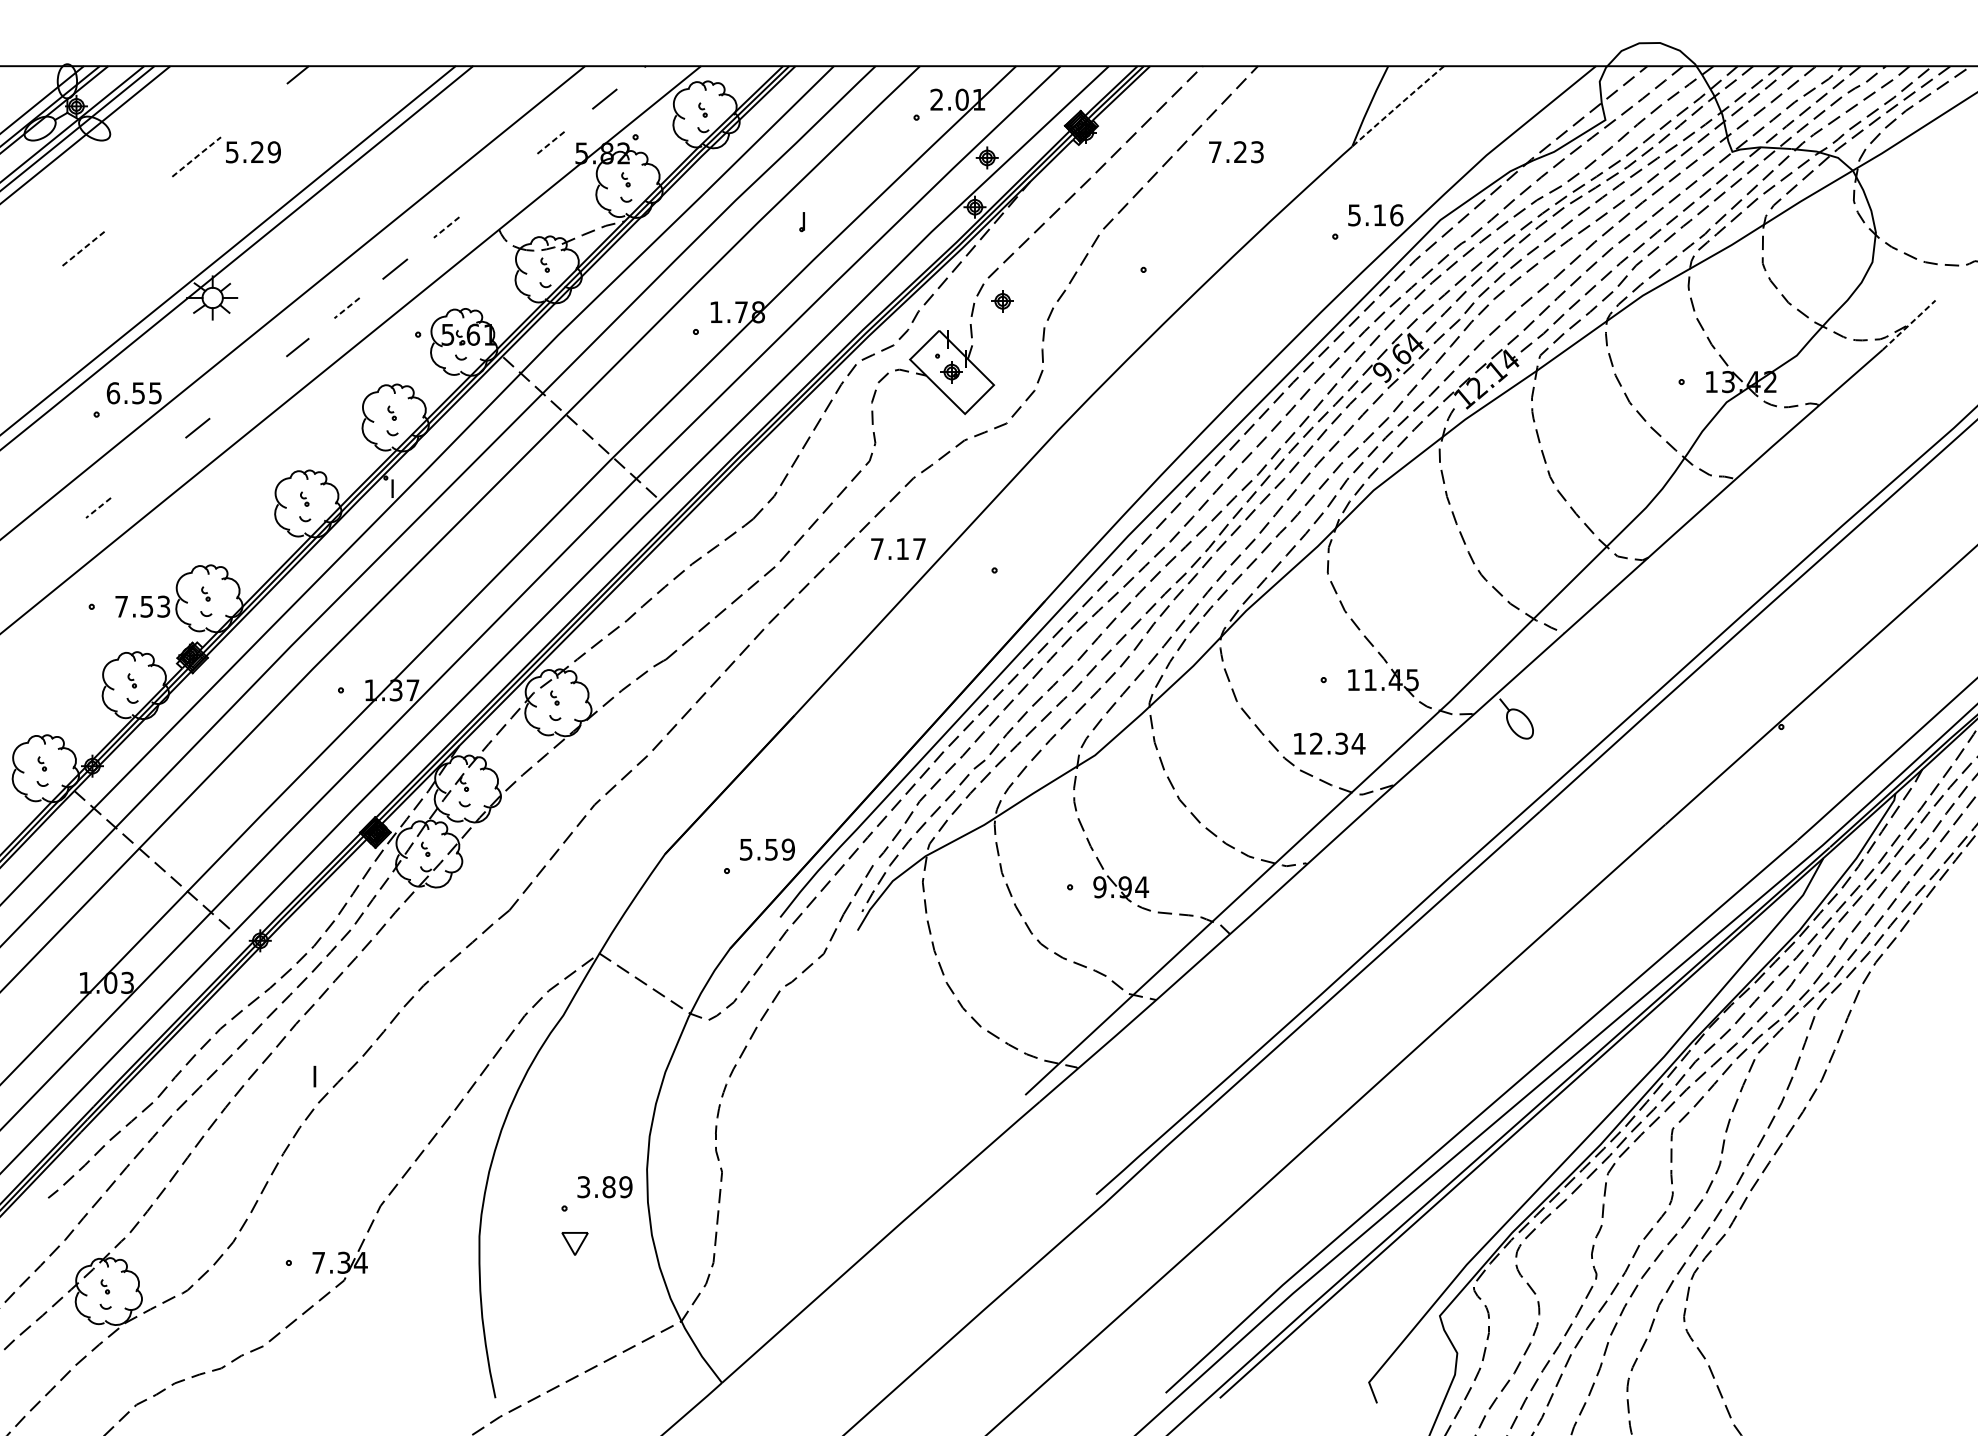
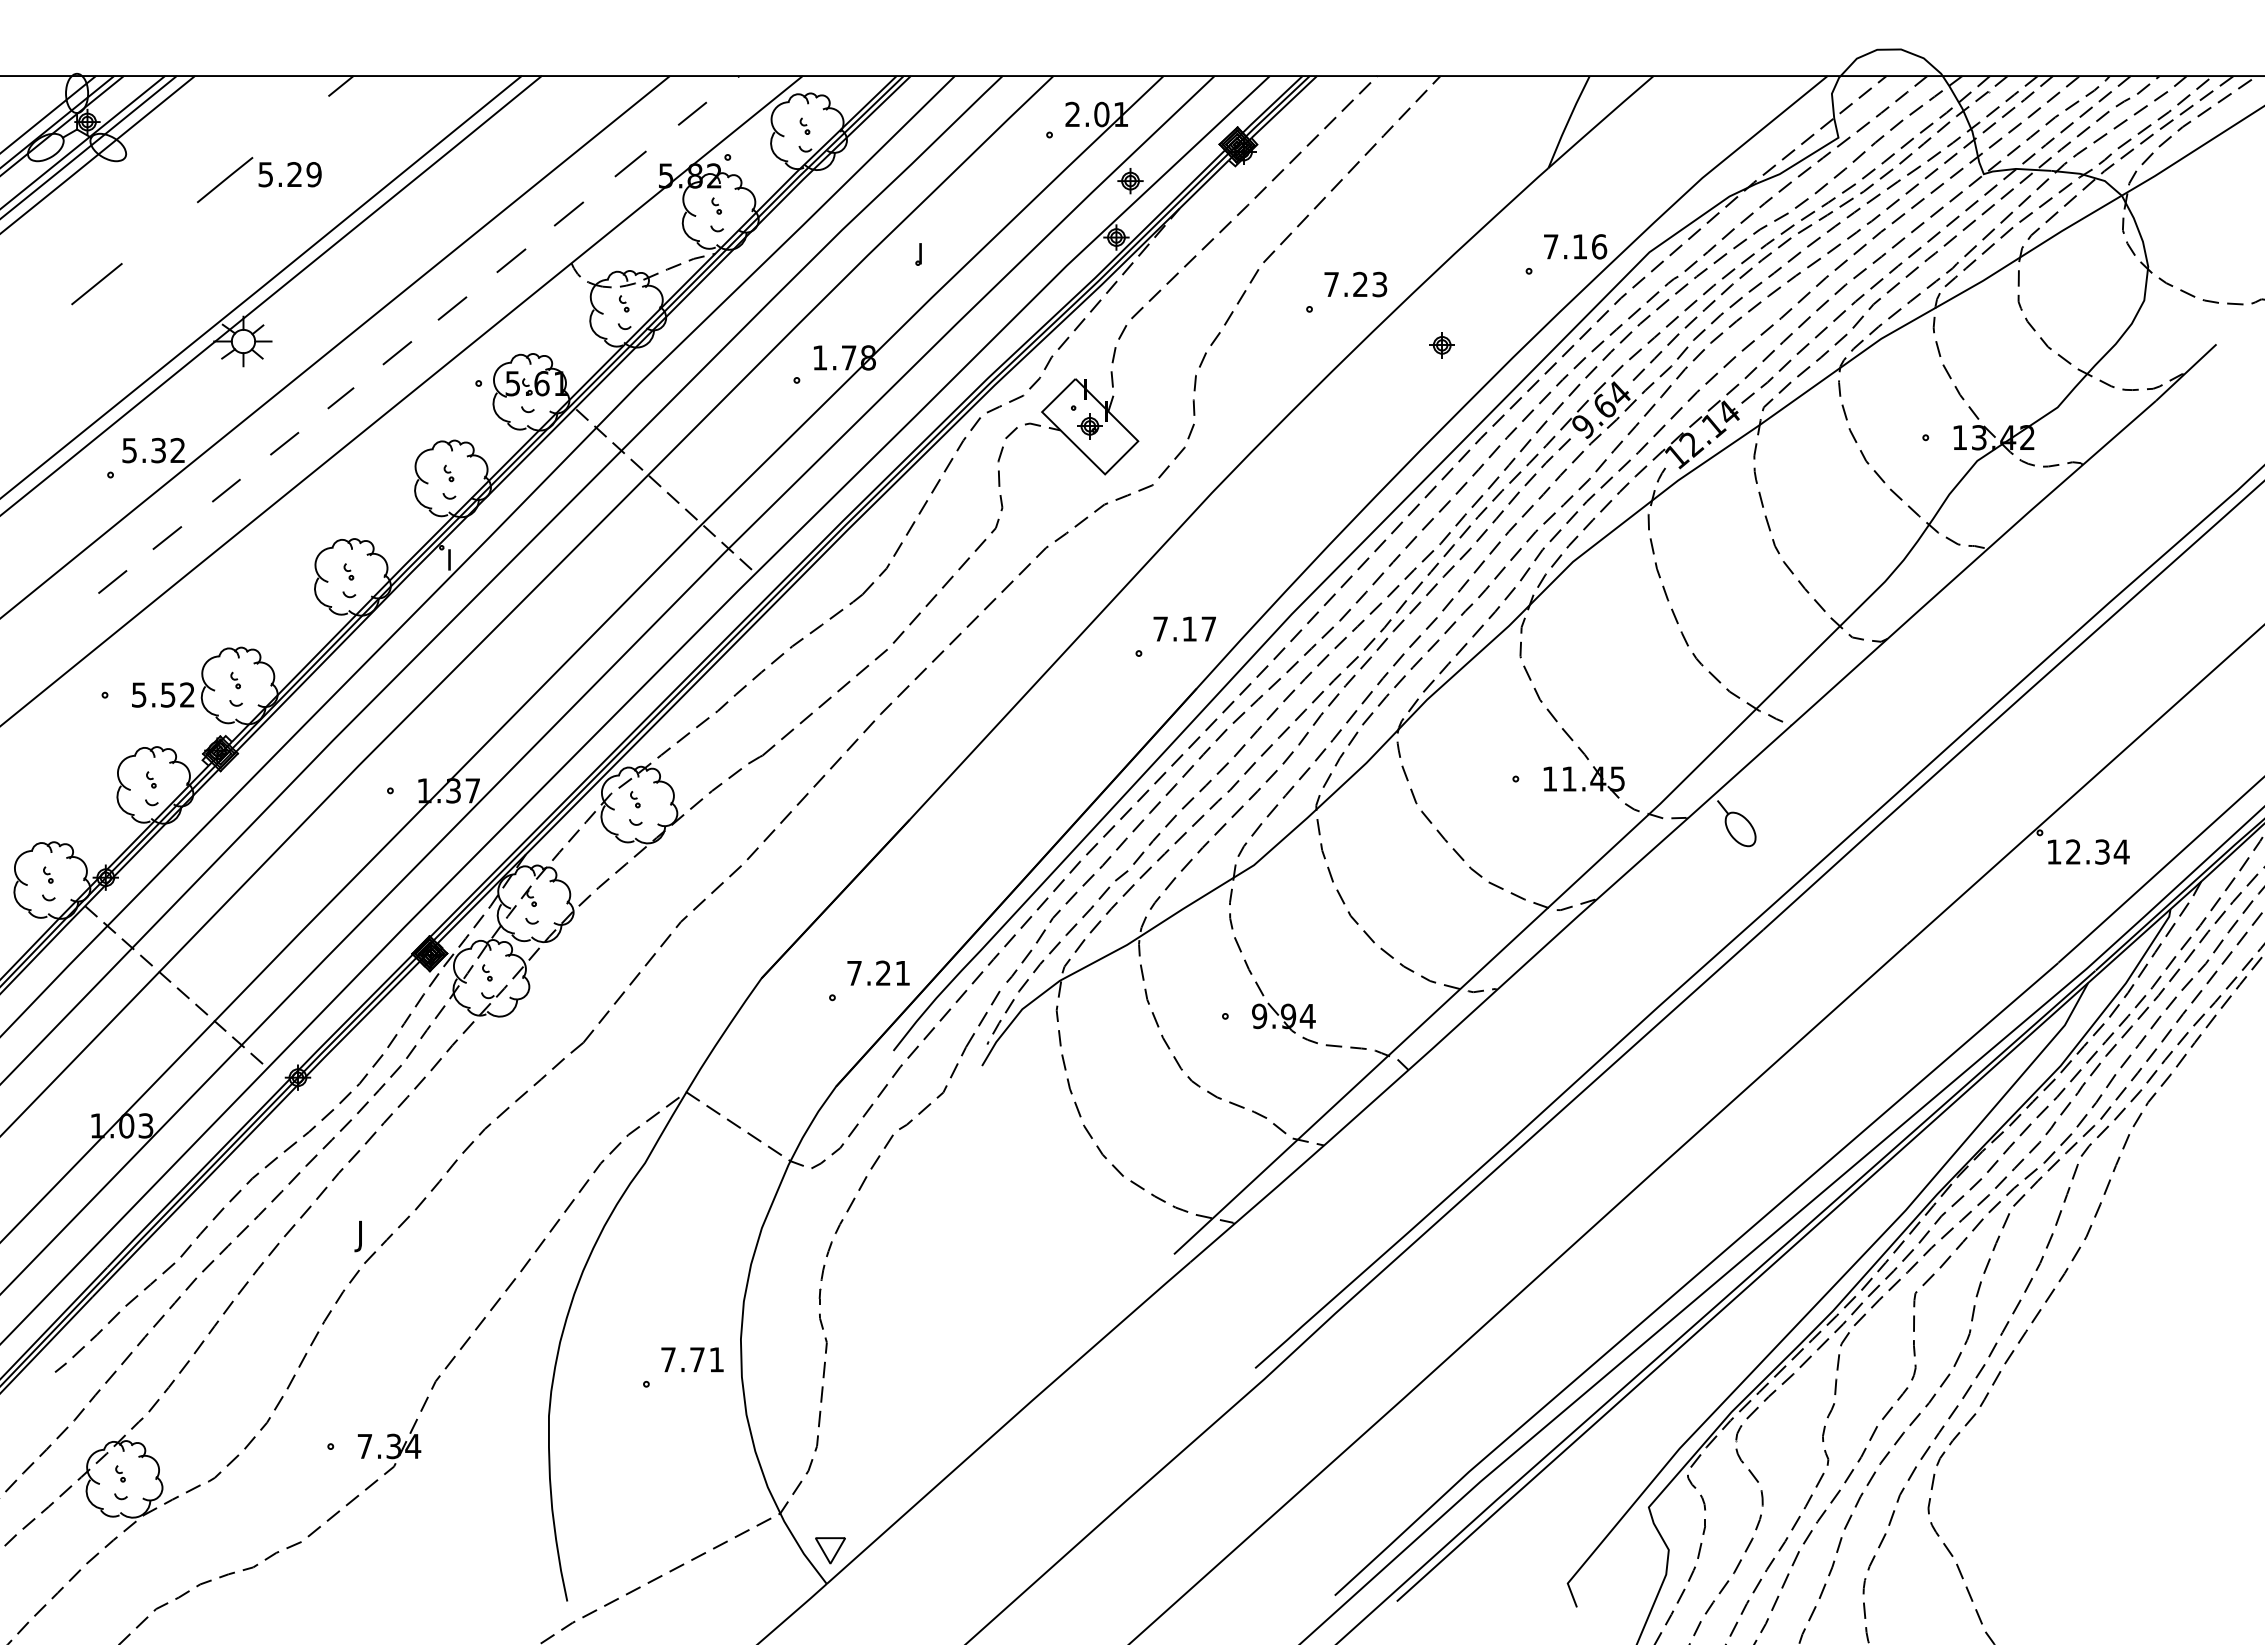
line: (1397, 106) -> (1600, 122), dashed -> solid
line: (550, 143) -> (630, 164), dashed -> solid
text: (1236, 152) -> (1355, 284), moved
line: (197, 156) -> (225, 179), dashed -> solid
line: (496, 186) -> (568, 213), added
text: (1353, 215) -> (1550, 246), 5.16 -> 7.16
line: (446, 227) -> (511, 260), dashed -> solid
line: (84, 248) -> (96, 284), dashed -> solid
part: (1002, 301) -> (1441, 345), moved
line: (347, 308) -> (397, 353), dashed -> solid
line: (1909, 325) -> (2186, 372), dashed -> solid
line: (248, 387) -> (284, 443), added
text: (134, 393) -> (153, 450), 6.55 -> 5.32
line: (146, 469) -> (167, 537), added
line: (98, 508) -> (112, 582), dashed -> solid
text: (898, 548) -> (1184, 628), moved
text: (142, 606) -> (163, 694), 7.53 -> 5.52
text: (1329, 743) -> (2088, 851), moved
text: (767, 848) -> (878, 972), 5.59 -> 7.21
text: (312, 1089) -> (357, 1248), I -> J
text: (604, 1186) -> (692, 1359), 3.89 -> 7.71
part: (575, 1243) -> (830, 1550), moved

